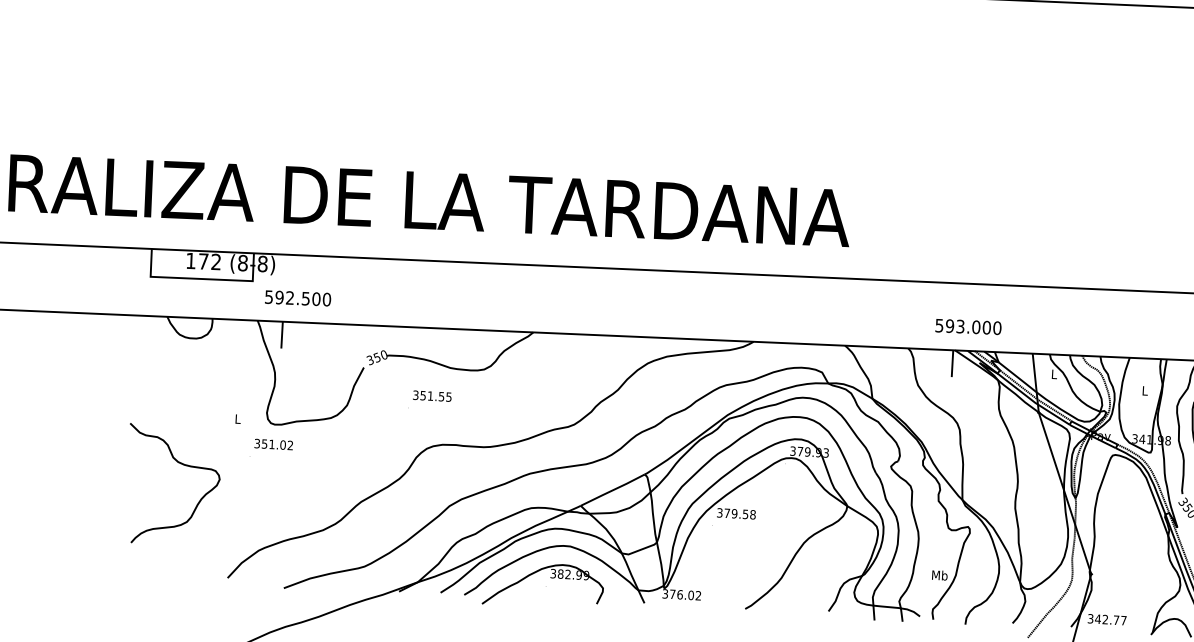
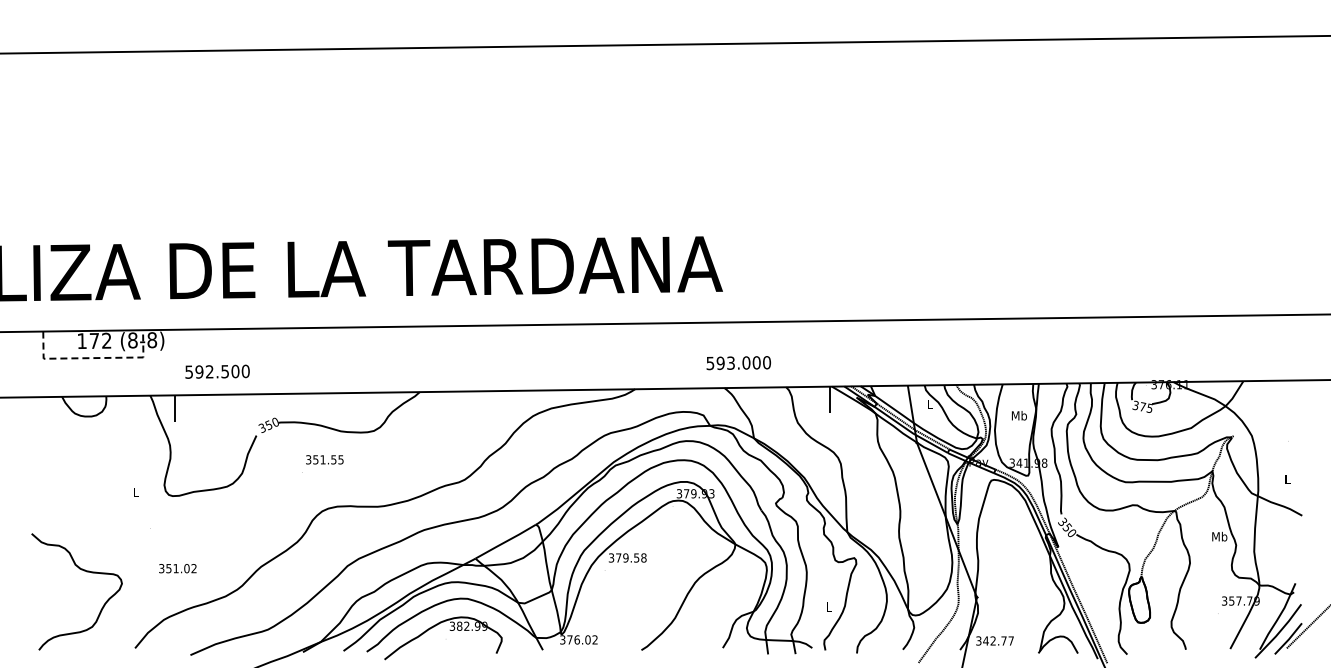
line: (201, 279) -> (93, 358), solid -> dashed
text: (298, 298) -> (217, 371), moved
text: (968, 327) -> (738, 363), moved
text: (1144, 390) -> (1018, 415), L -> Mb
text: (273, 444) -> (177, 568), moved
curve: (184, 466) -> (86, 572), moved
text: (938, 574) -> (828, 606), Mb -> L

